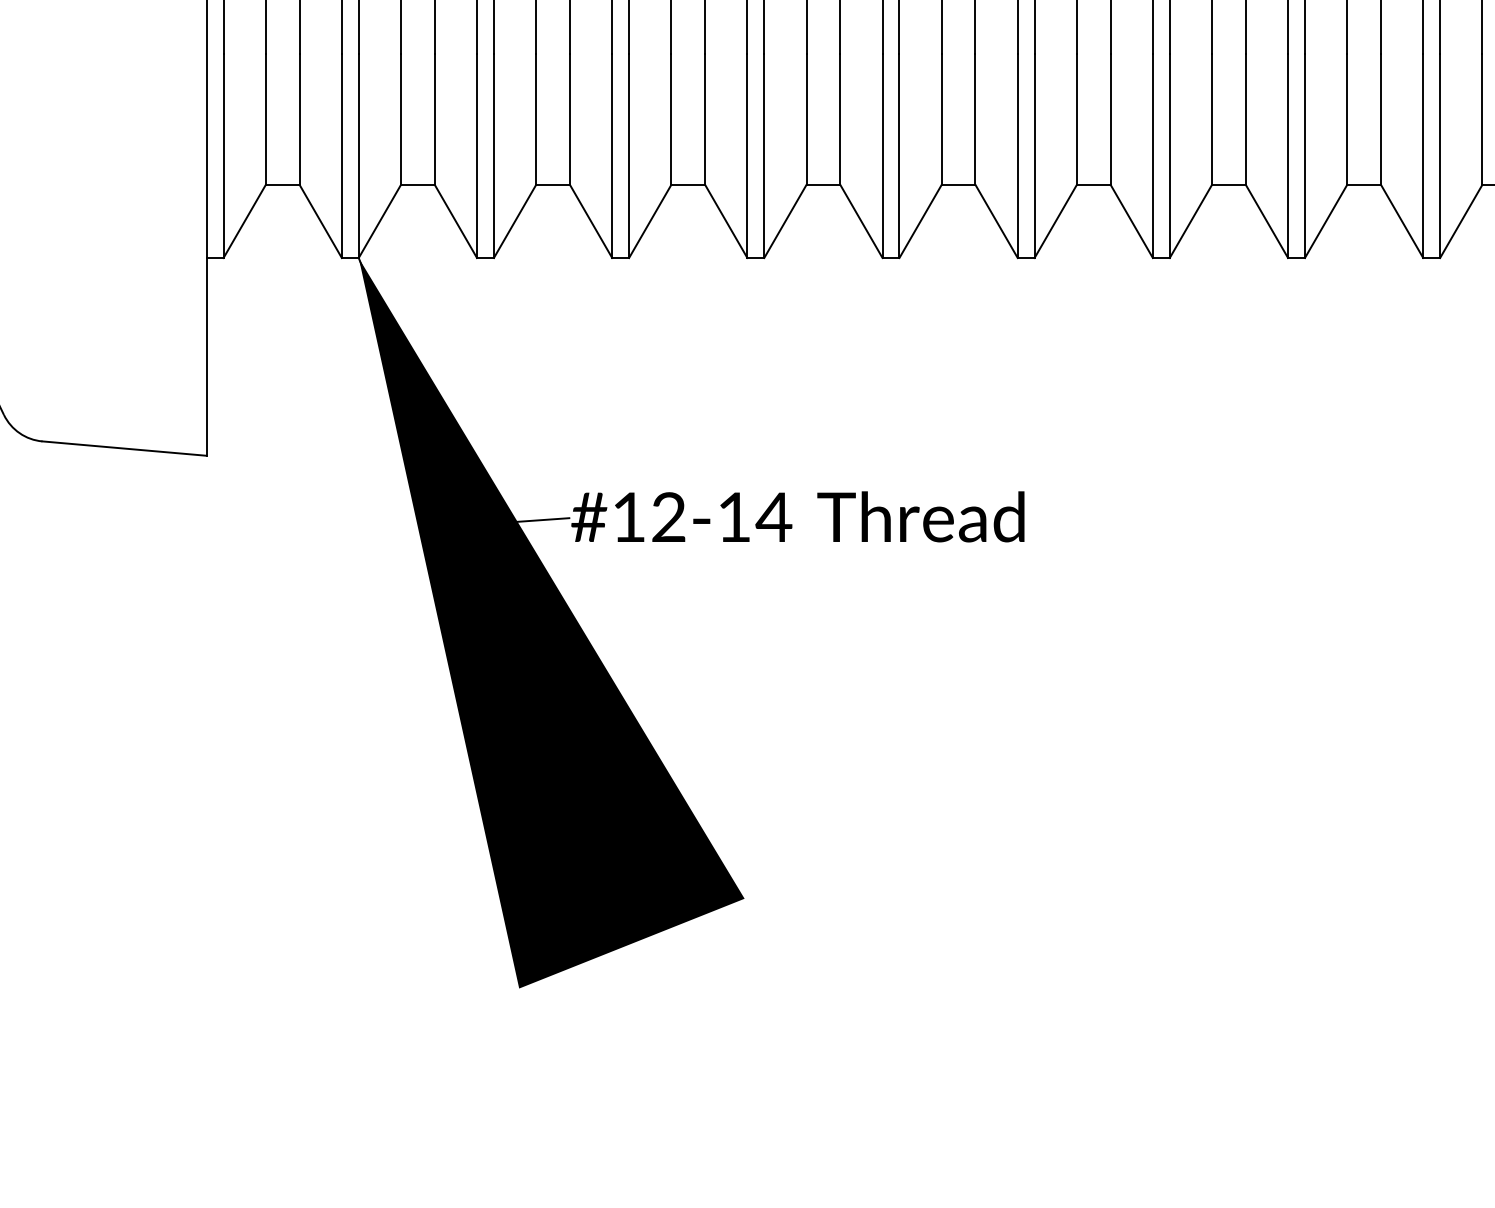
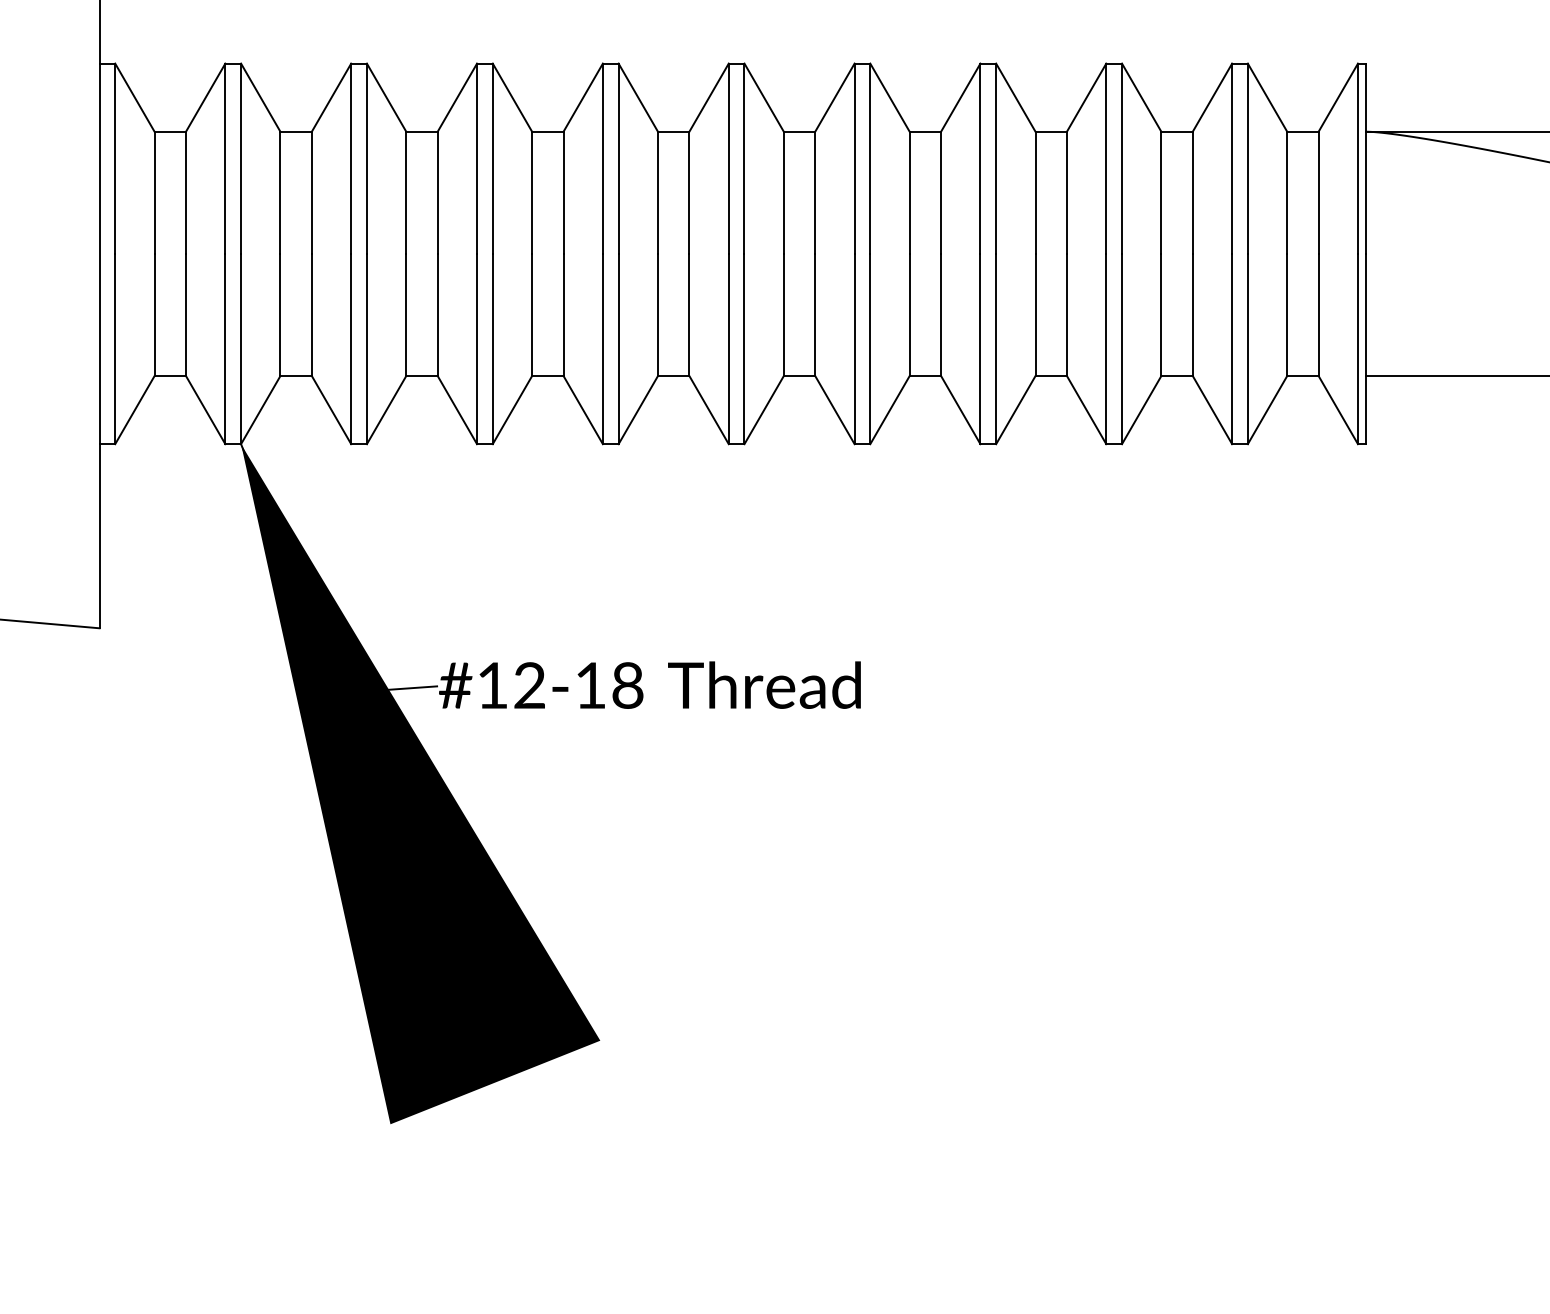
text: (773, 517) -> (627, 685), #12-14 -> #12-18

